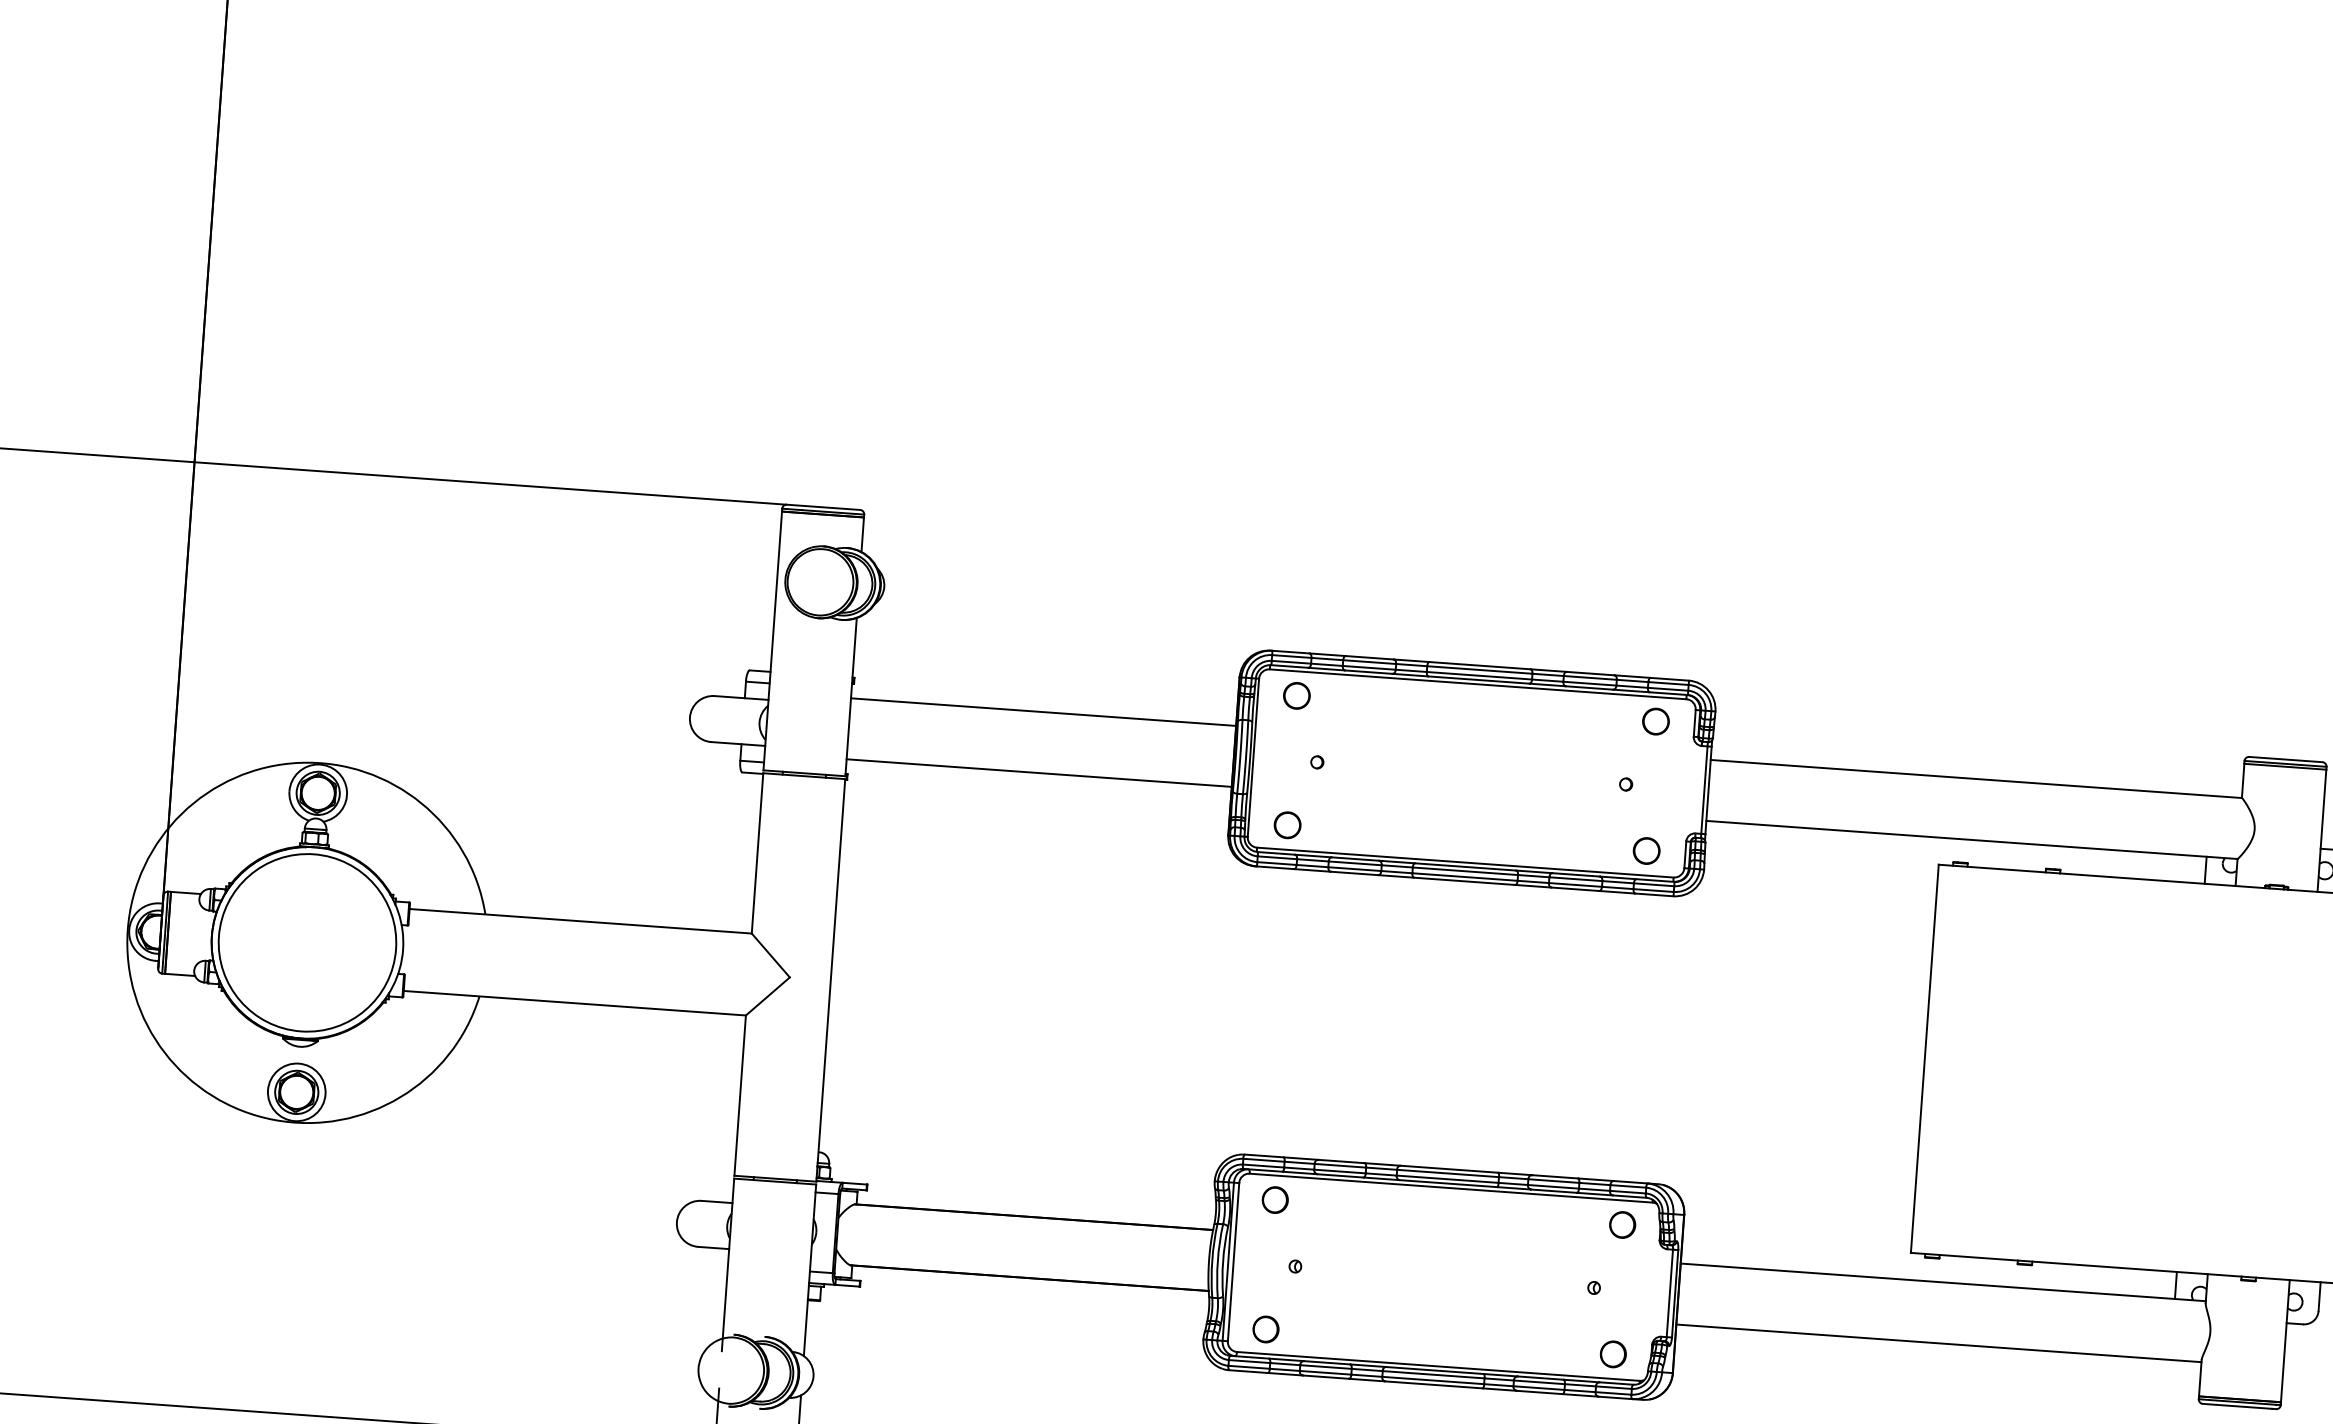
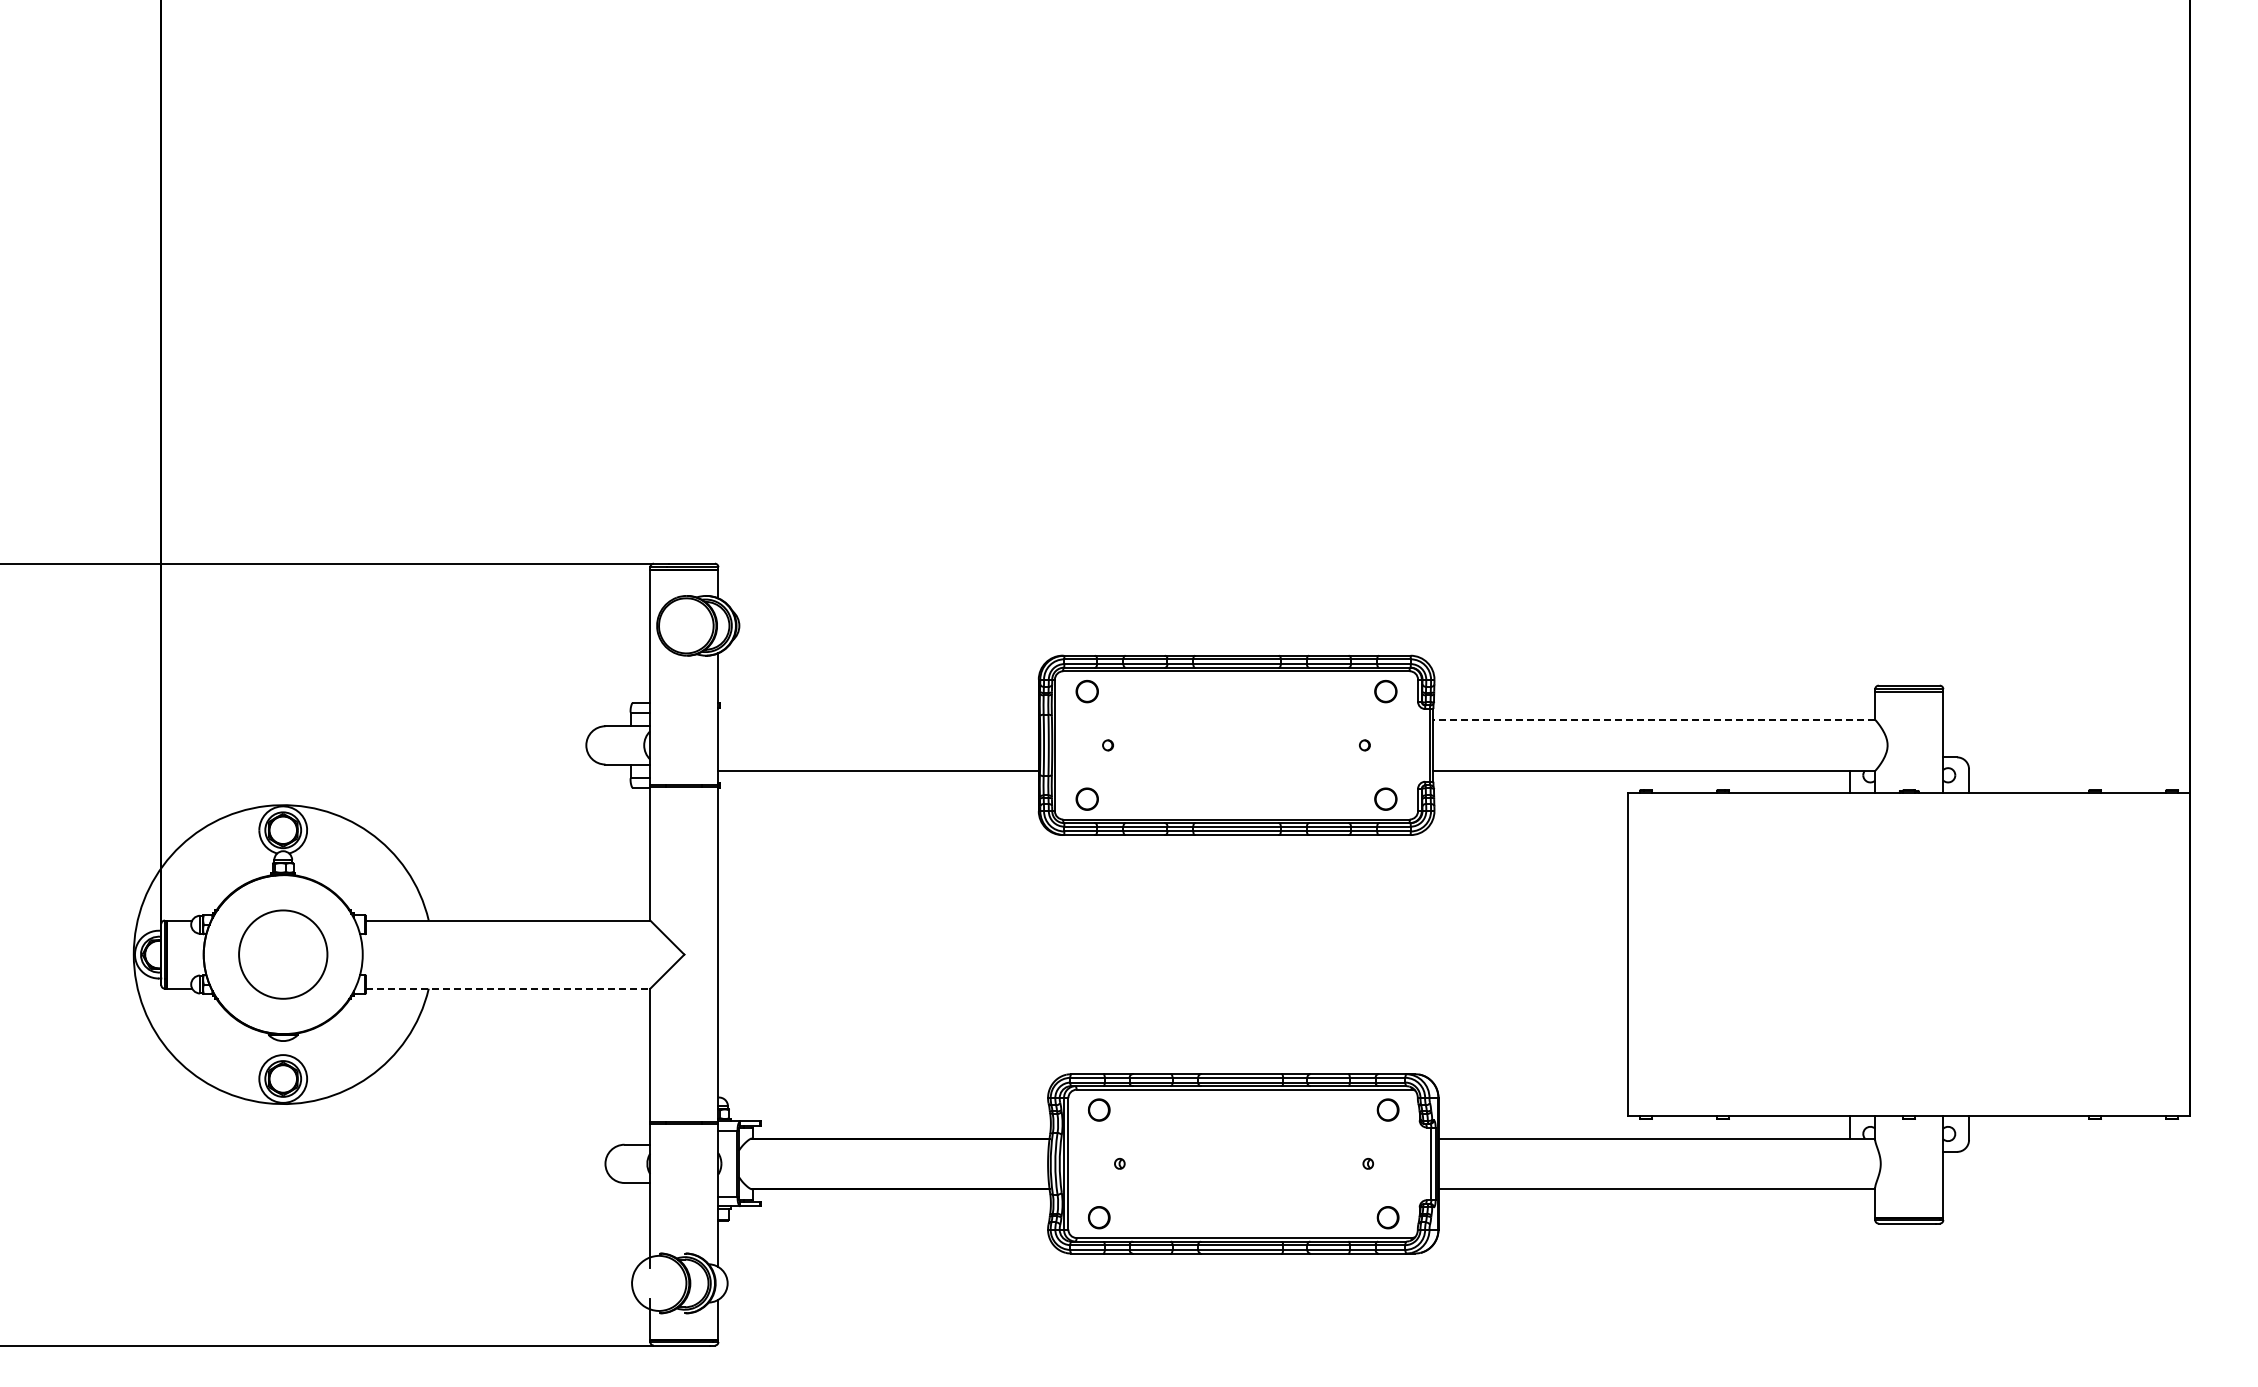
line: (1043, 712) -> (878, 720), removed
line: (1976, 779) -> (1654, 720), solid -> dashed
circle: (306, 942) -> (282, 954), size x0.6
line: (575, 1003) -> (508, 988), solid -> dashed

